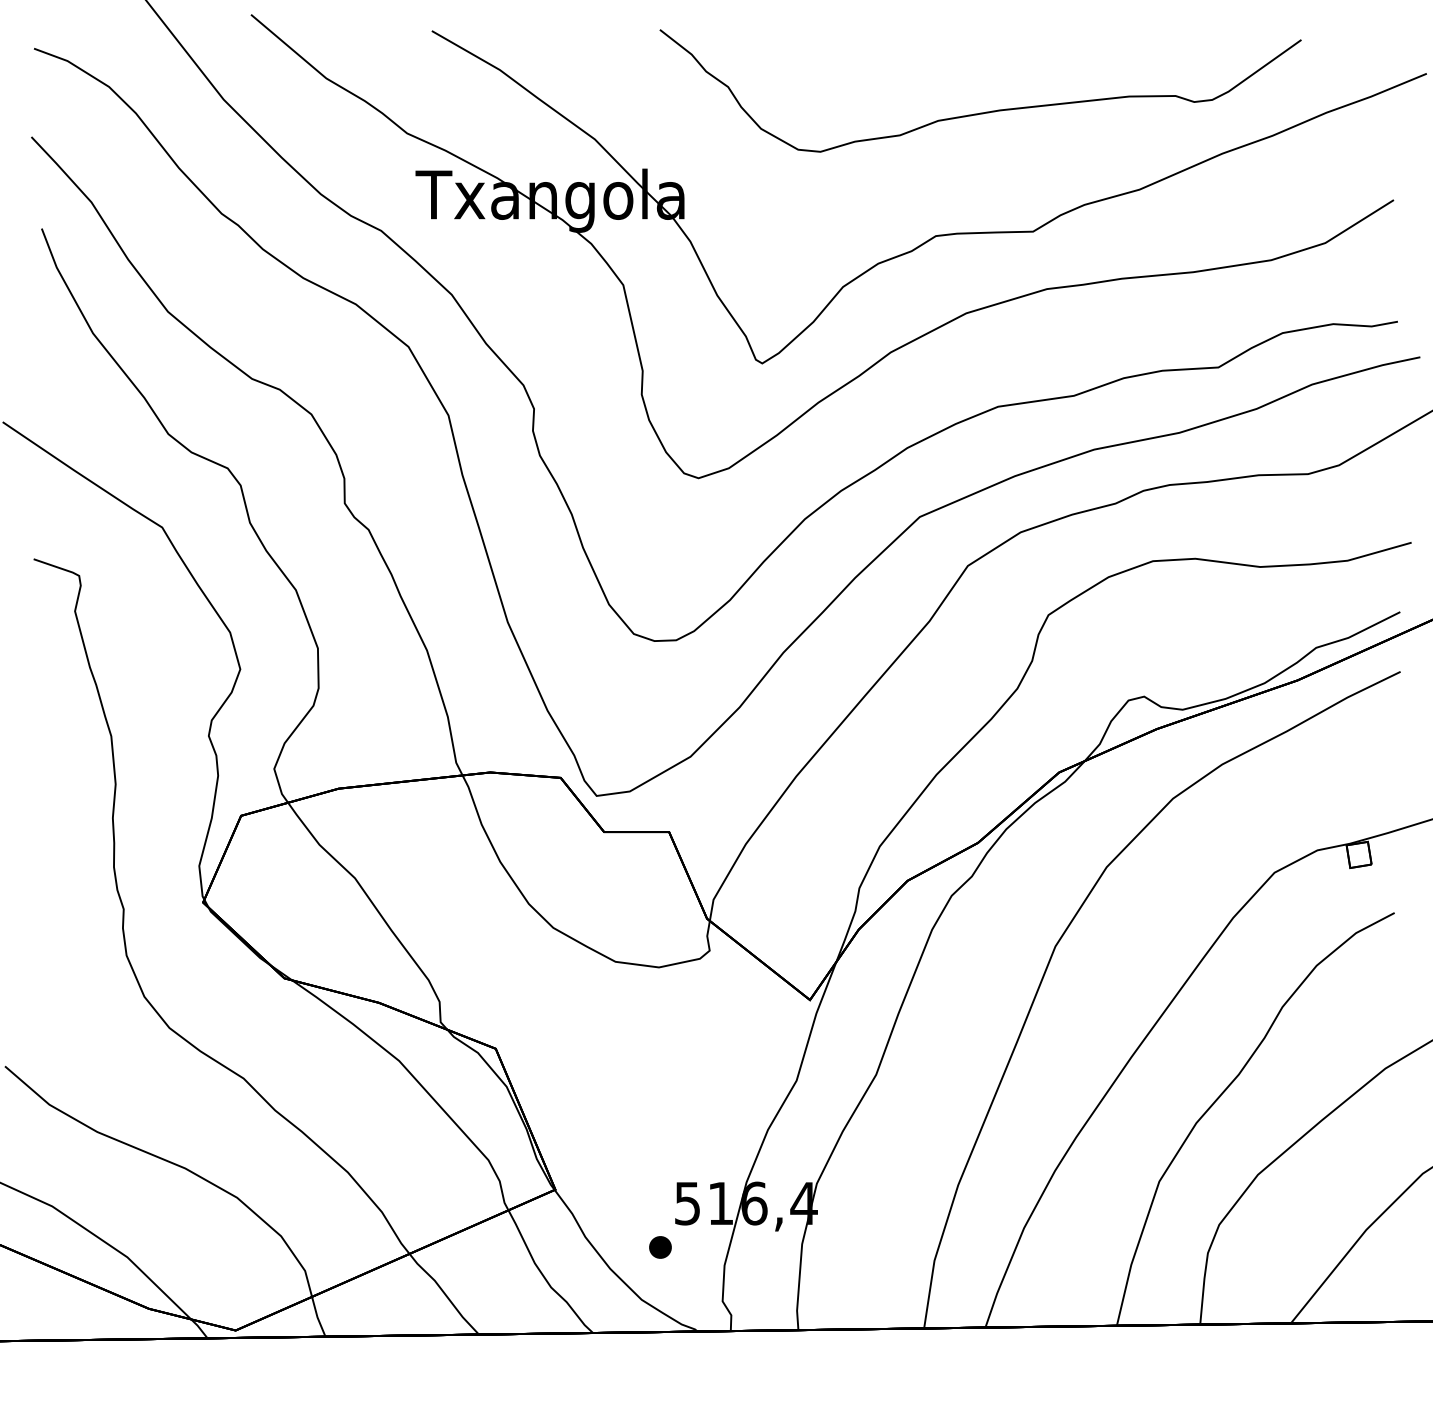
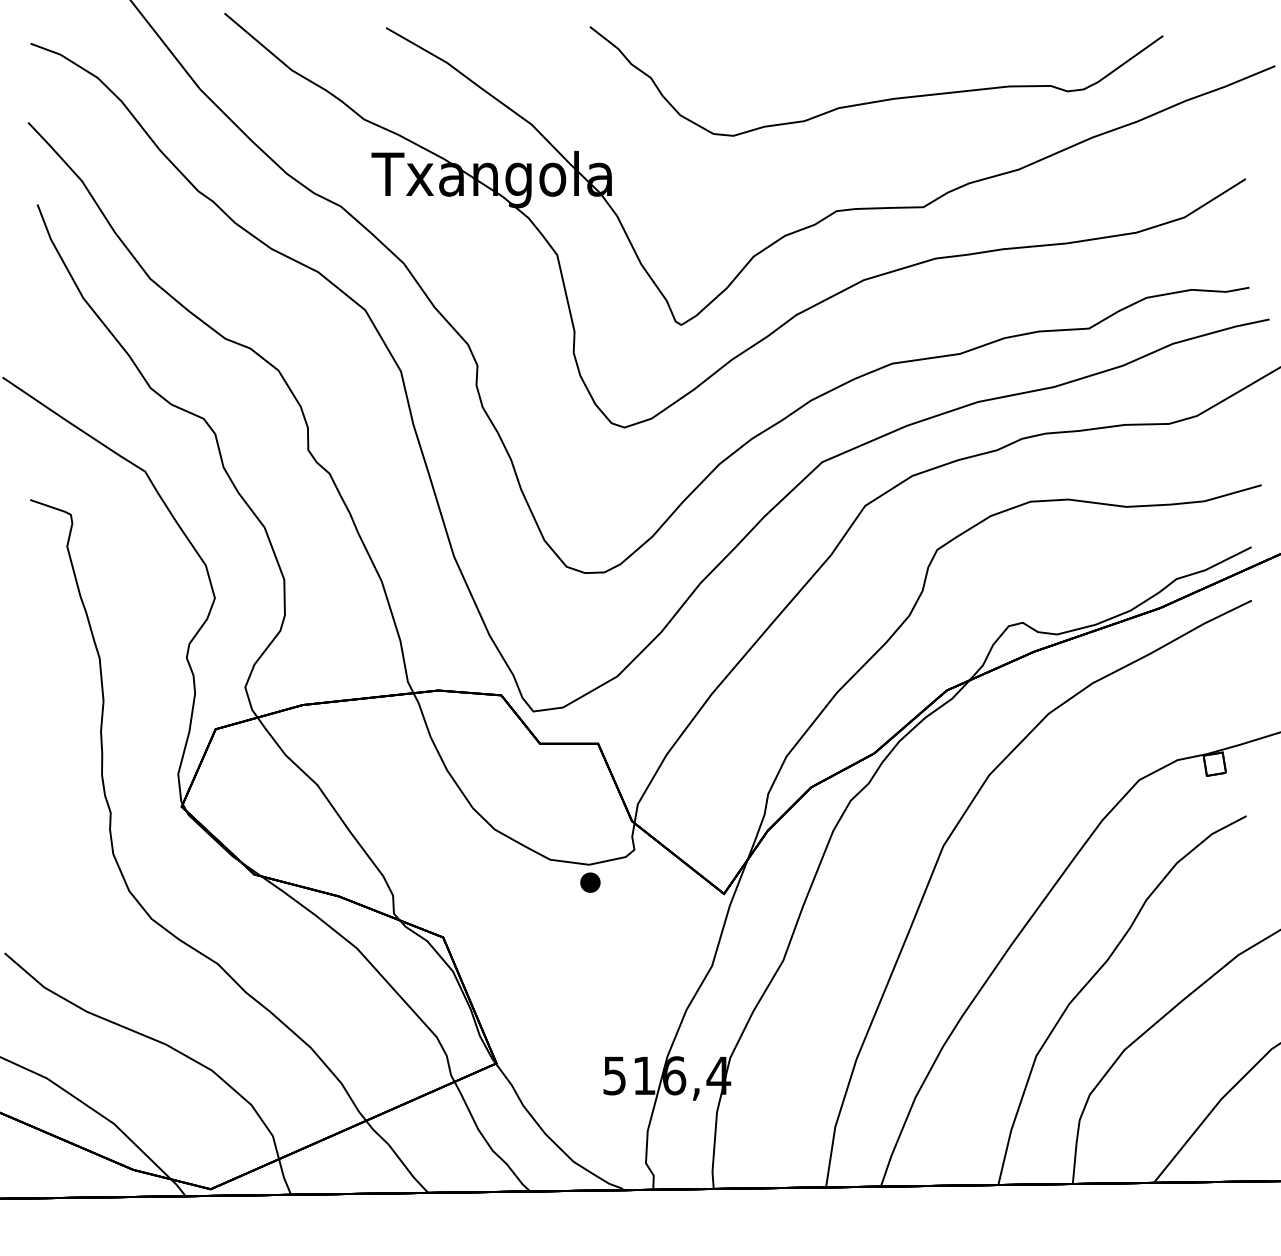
part: (660, 1247) -> (590, 882), moved

